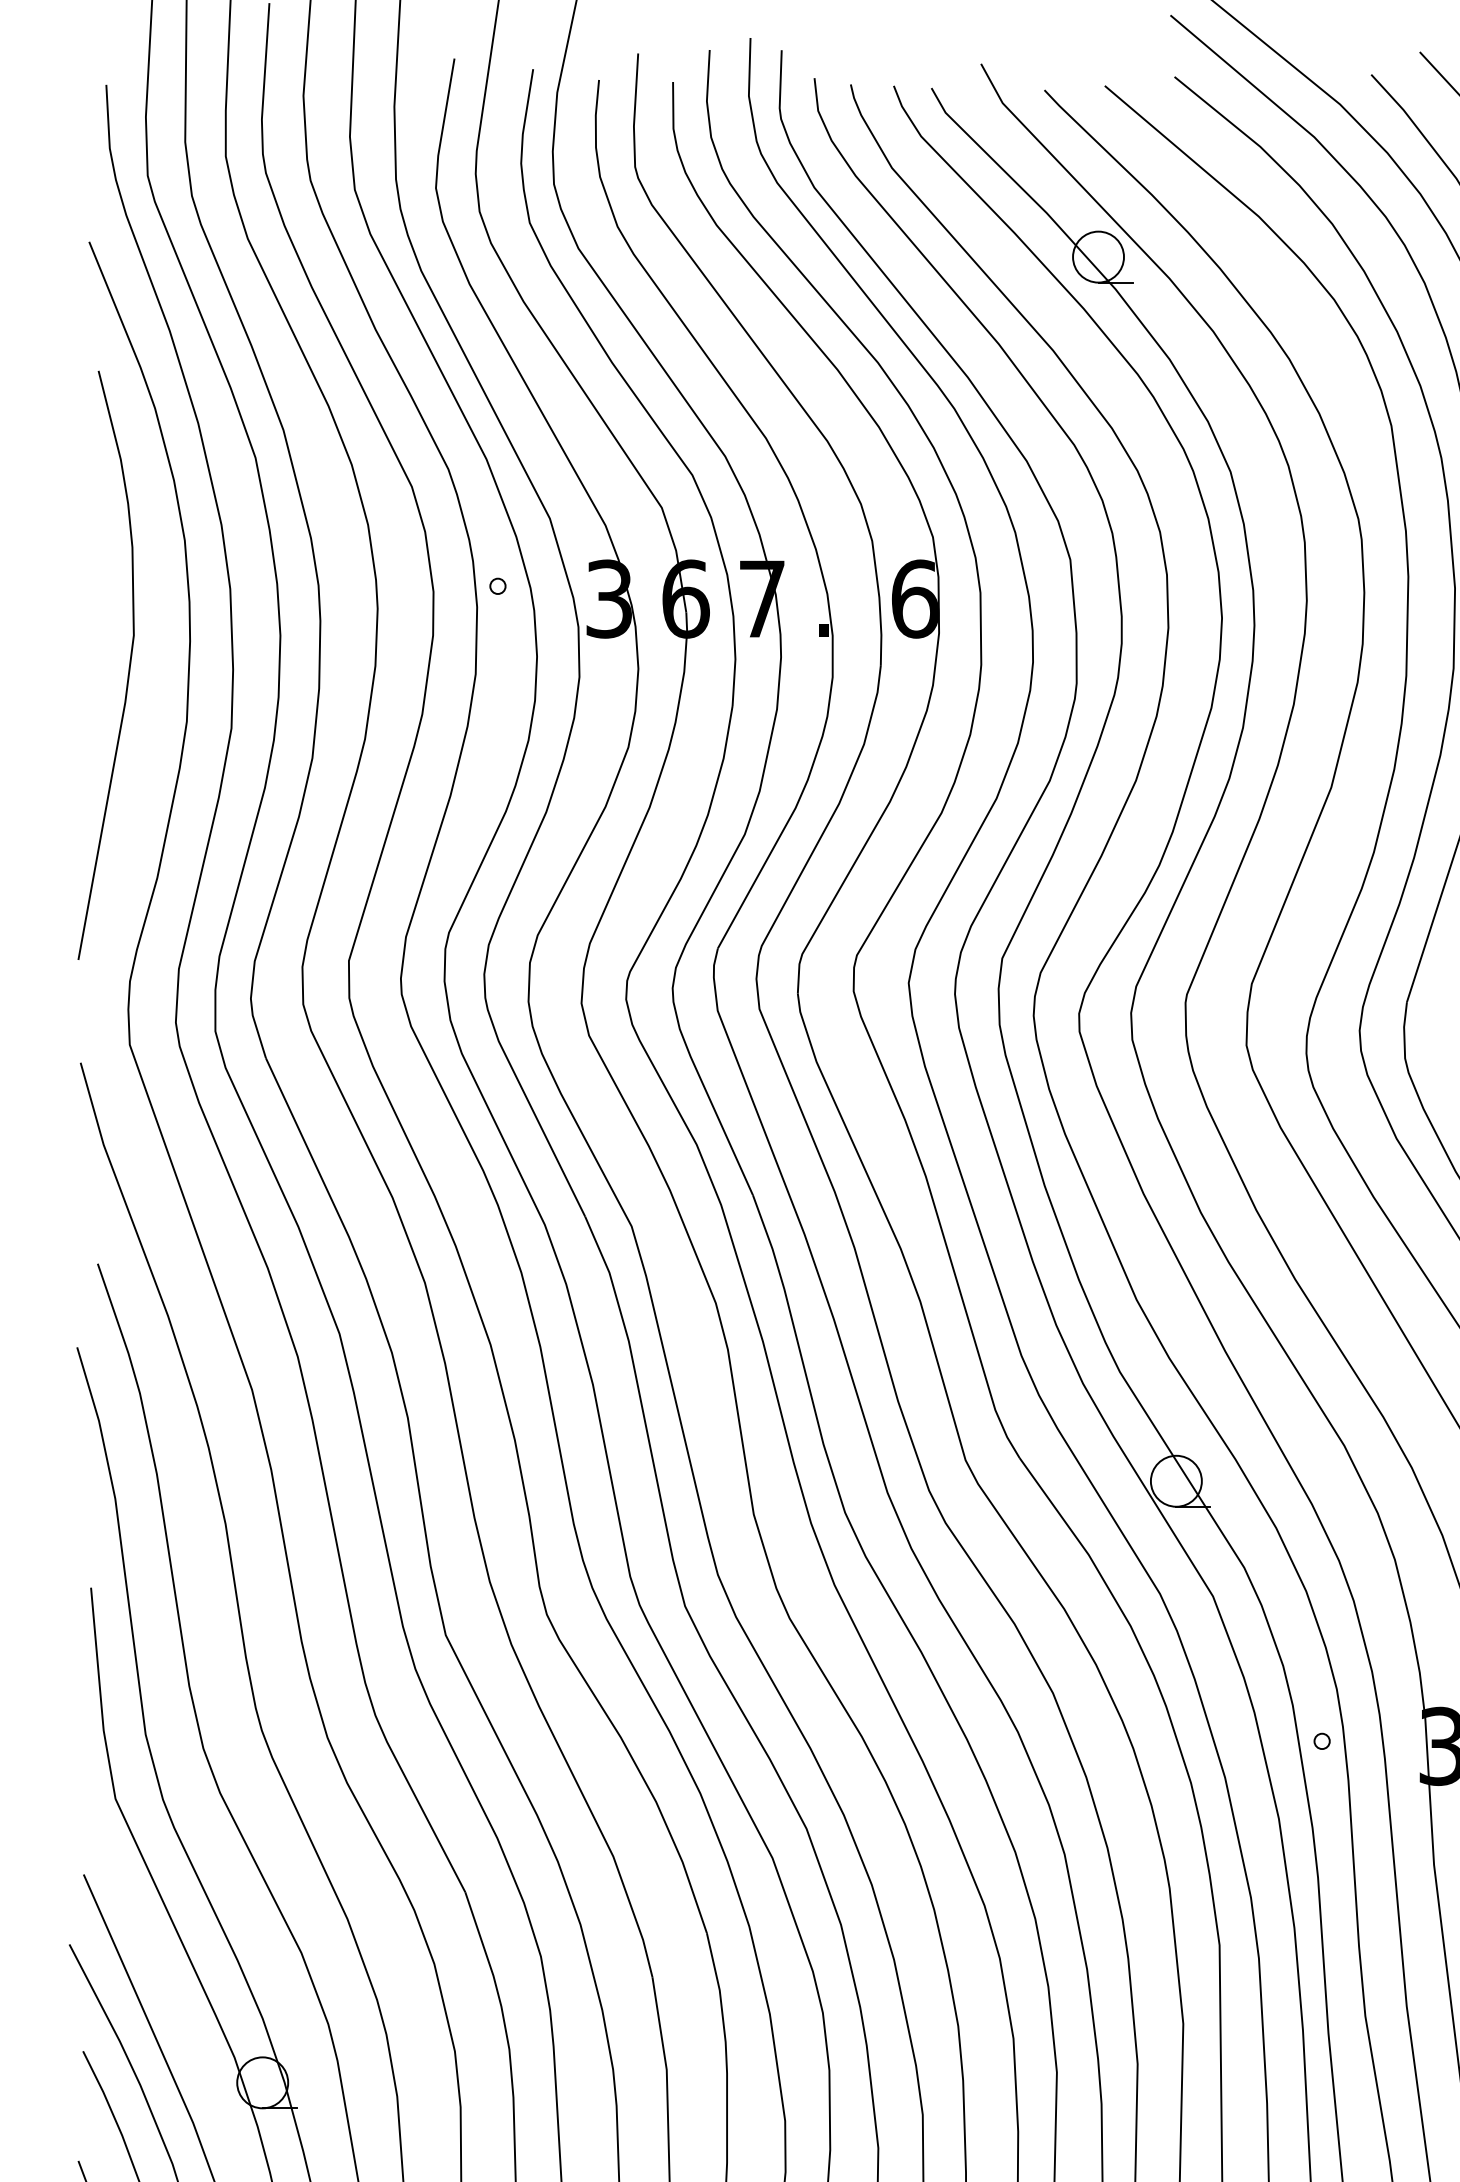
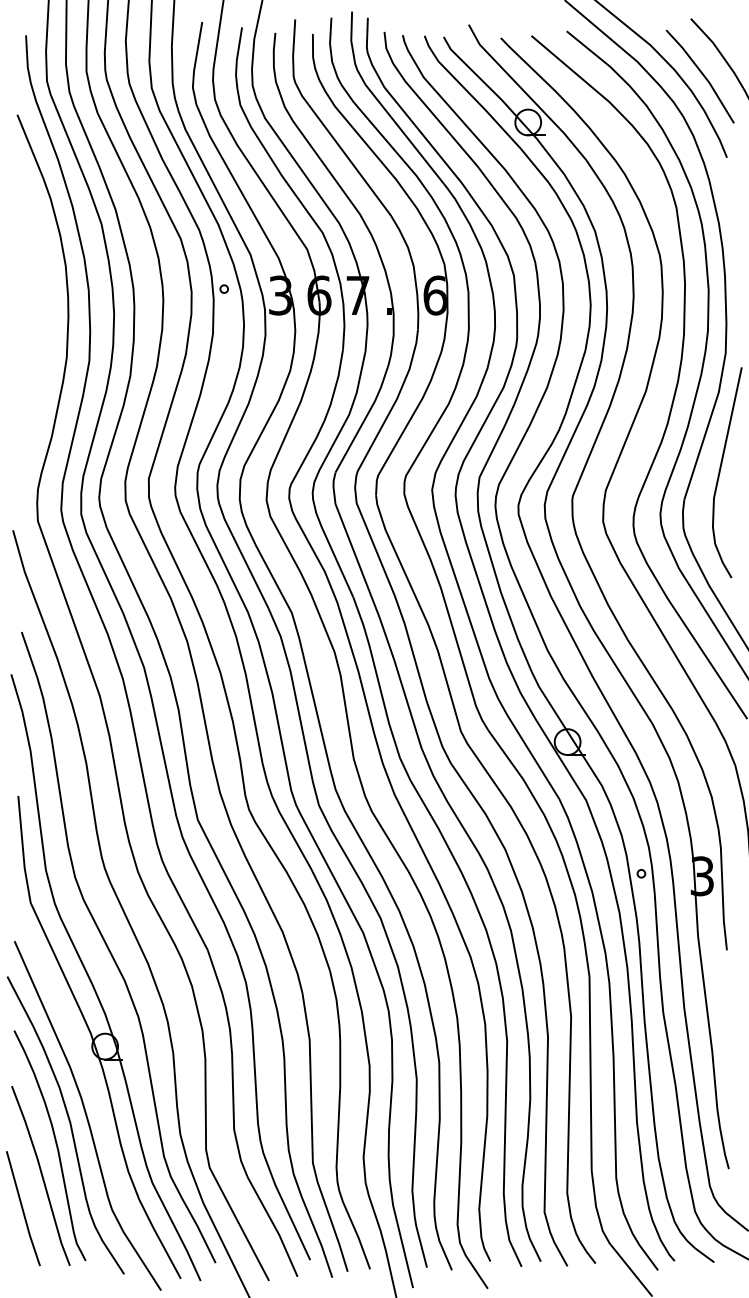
curve: (126, 670) -> (36, 331), removed

